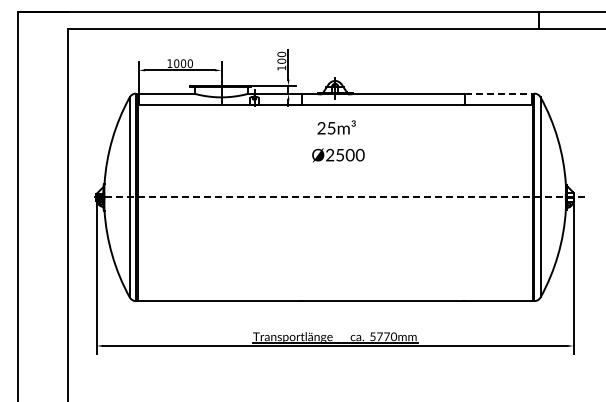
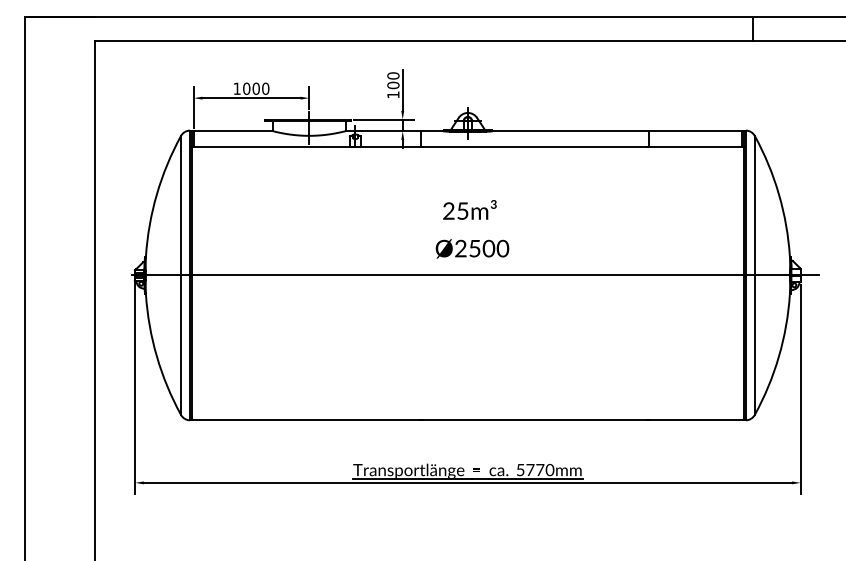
line: (498, 94) -> (695, 131), dashed -> solid
text: (338, 141) -> (472, 229), moved
line: (340, 197) -> (475, 275), dashed -> solid

